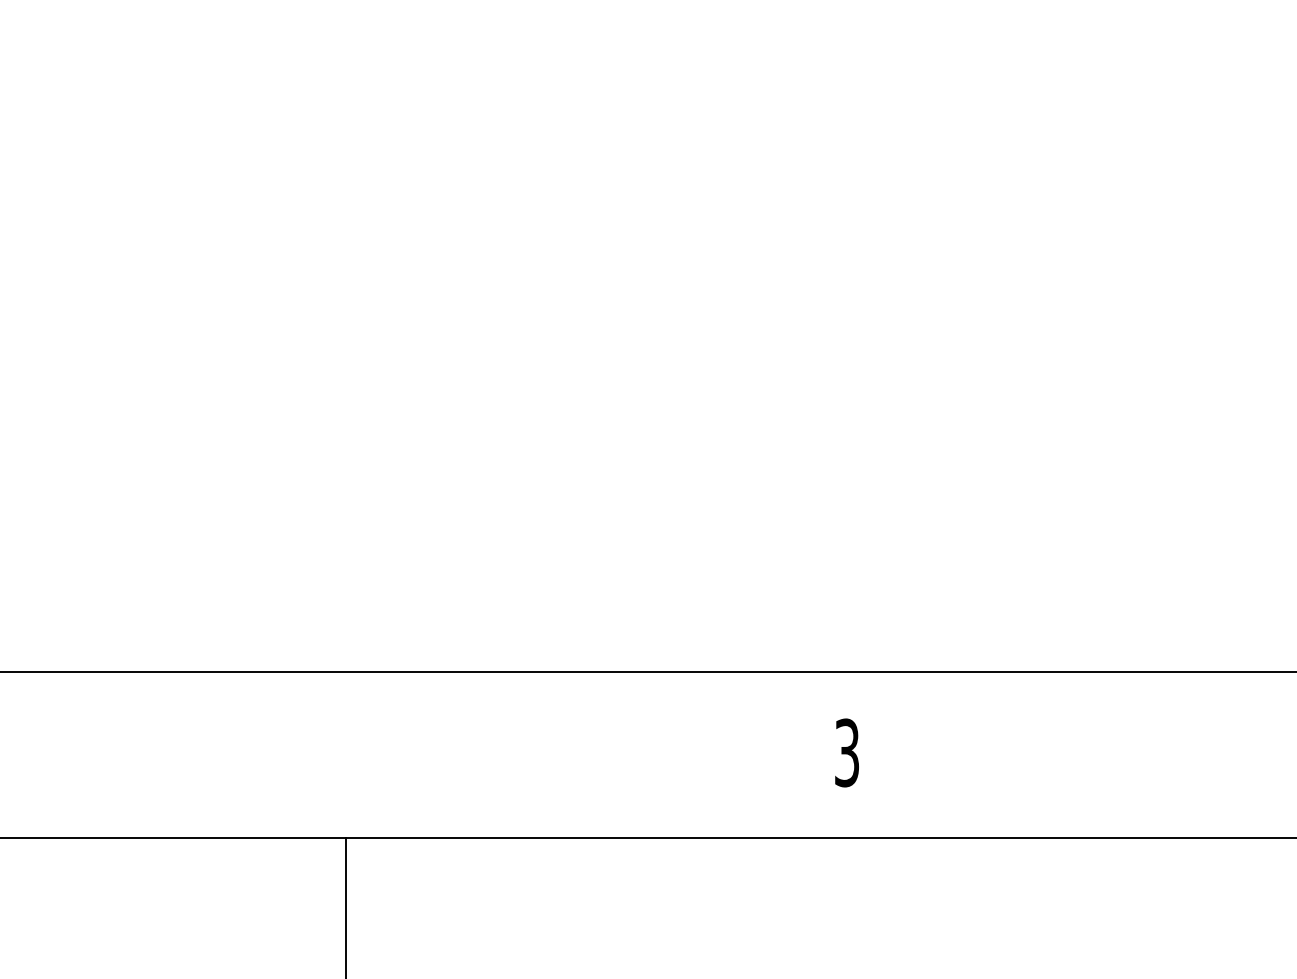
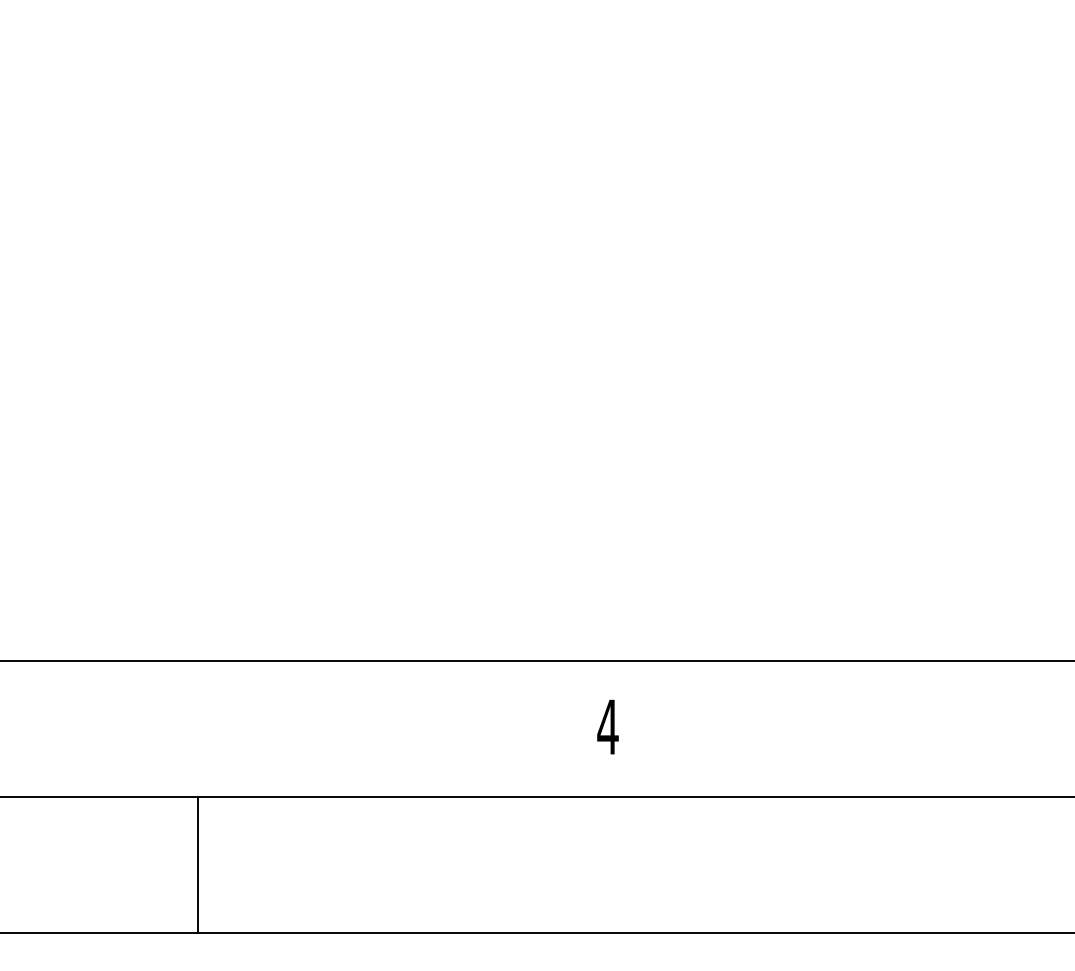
text: (846, 752) -> (607, 726), 3 -> 4

